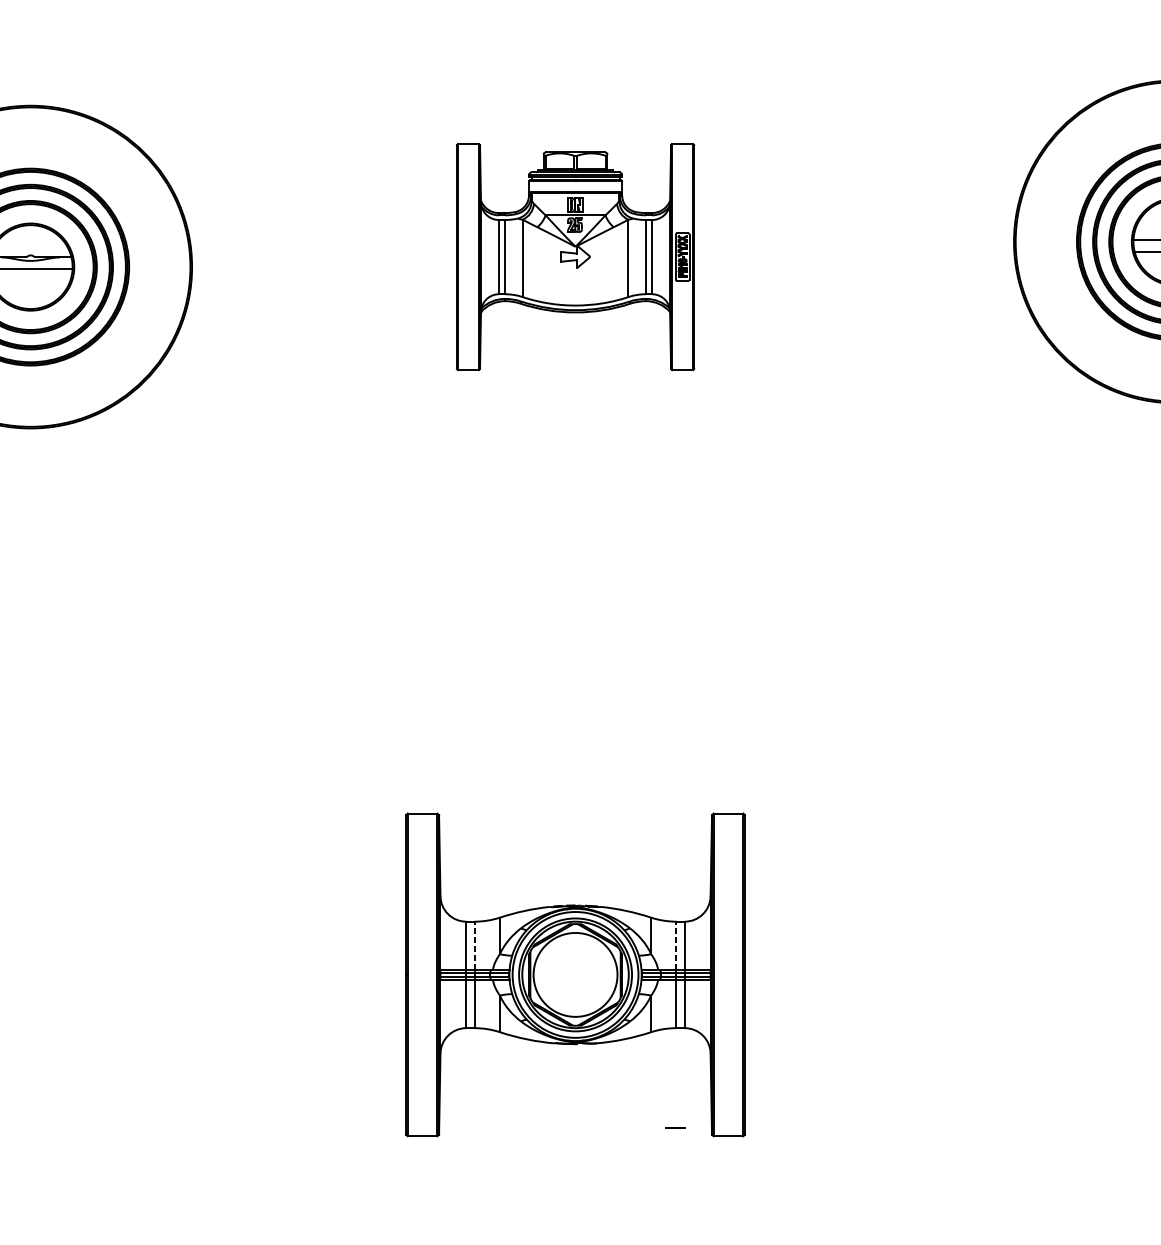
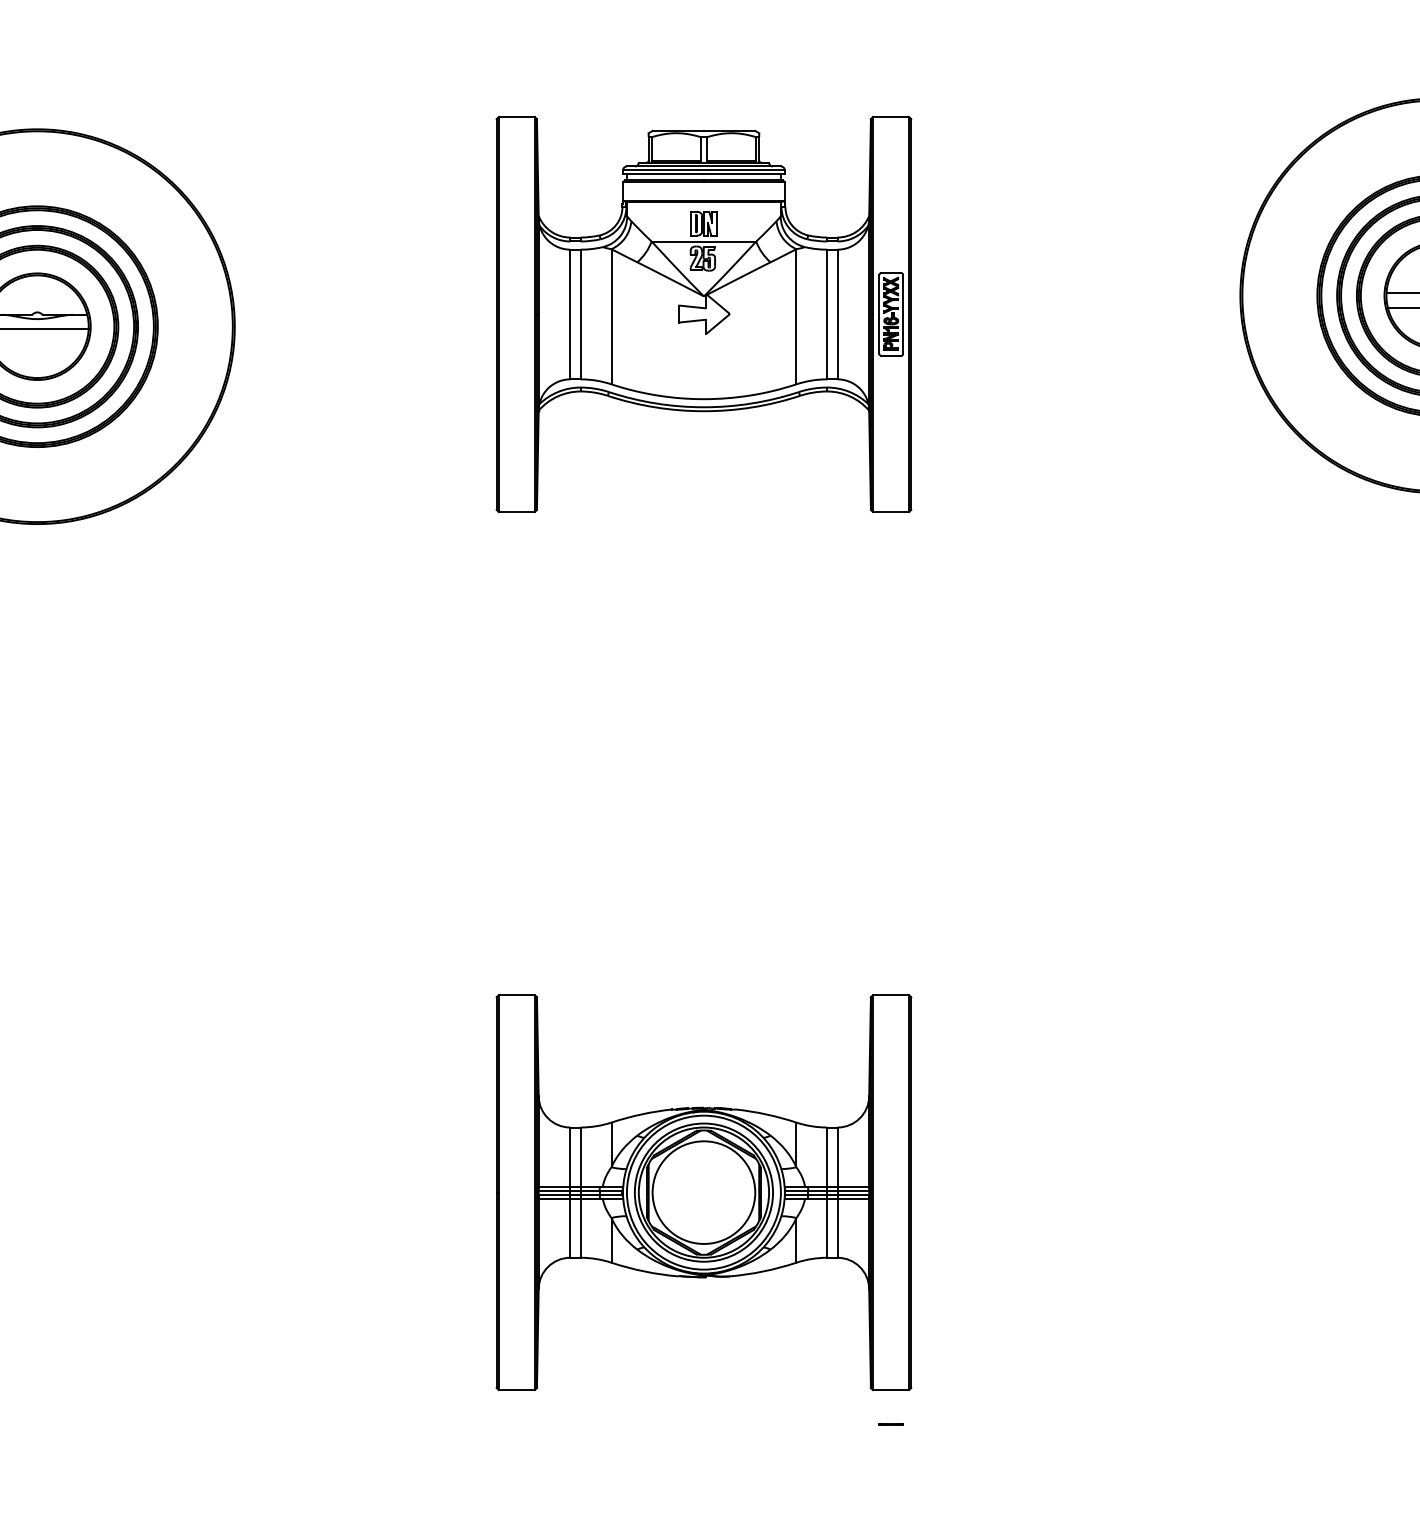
part: (575, 257) -> (703, 314), size x1.43
line: (474, 946) -> (580, 1157), dashed -> solid
line: (676, 946) -> (827, 1157), dashed -> solid
line: (674, 1127) -> (890, 1424), moved

